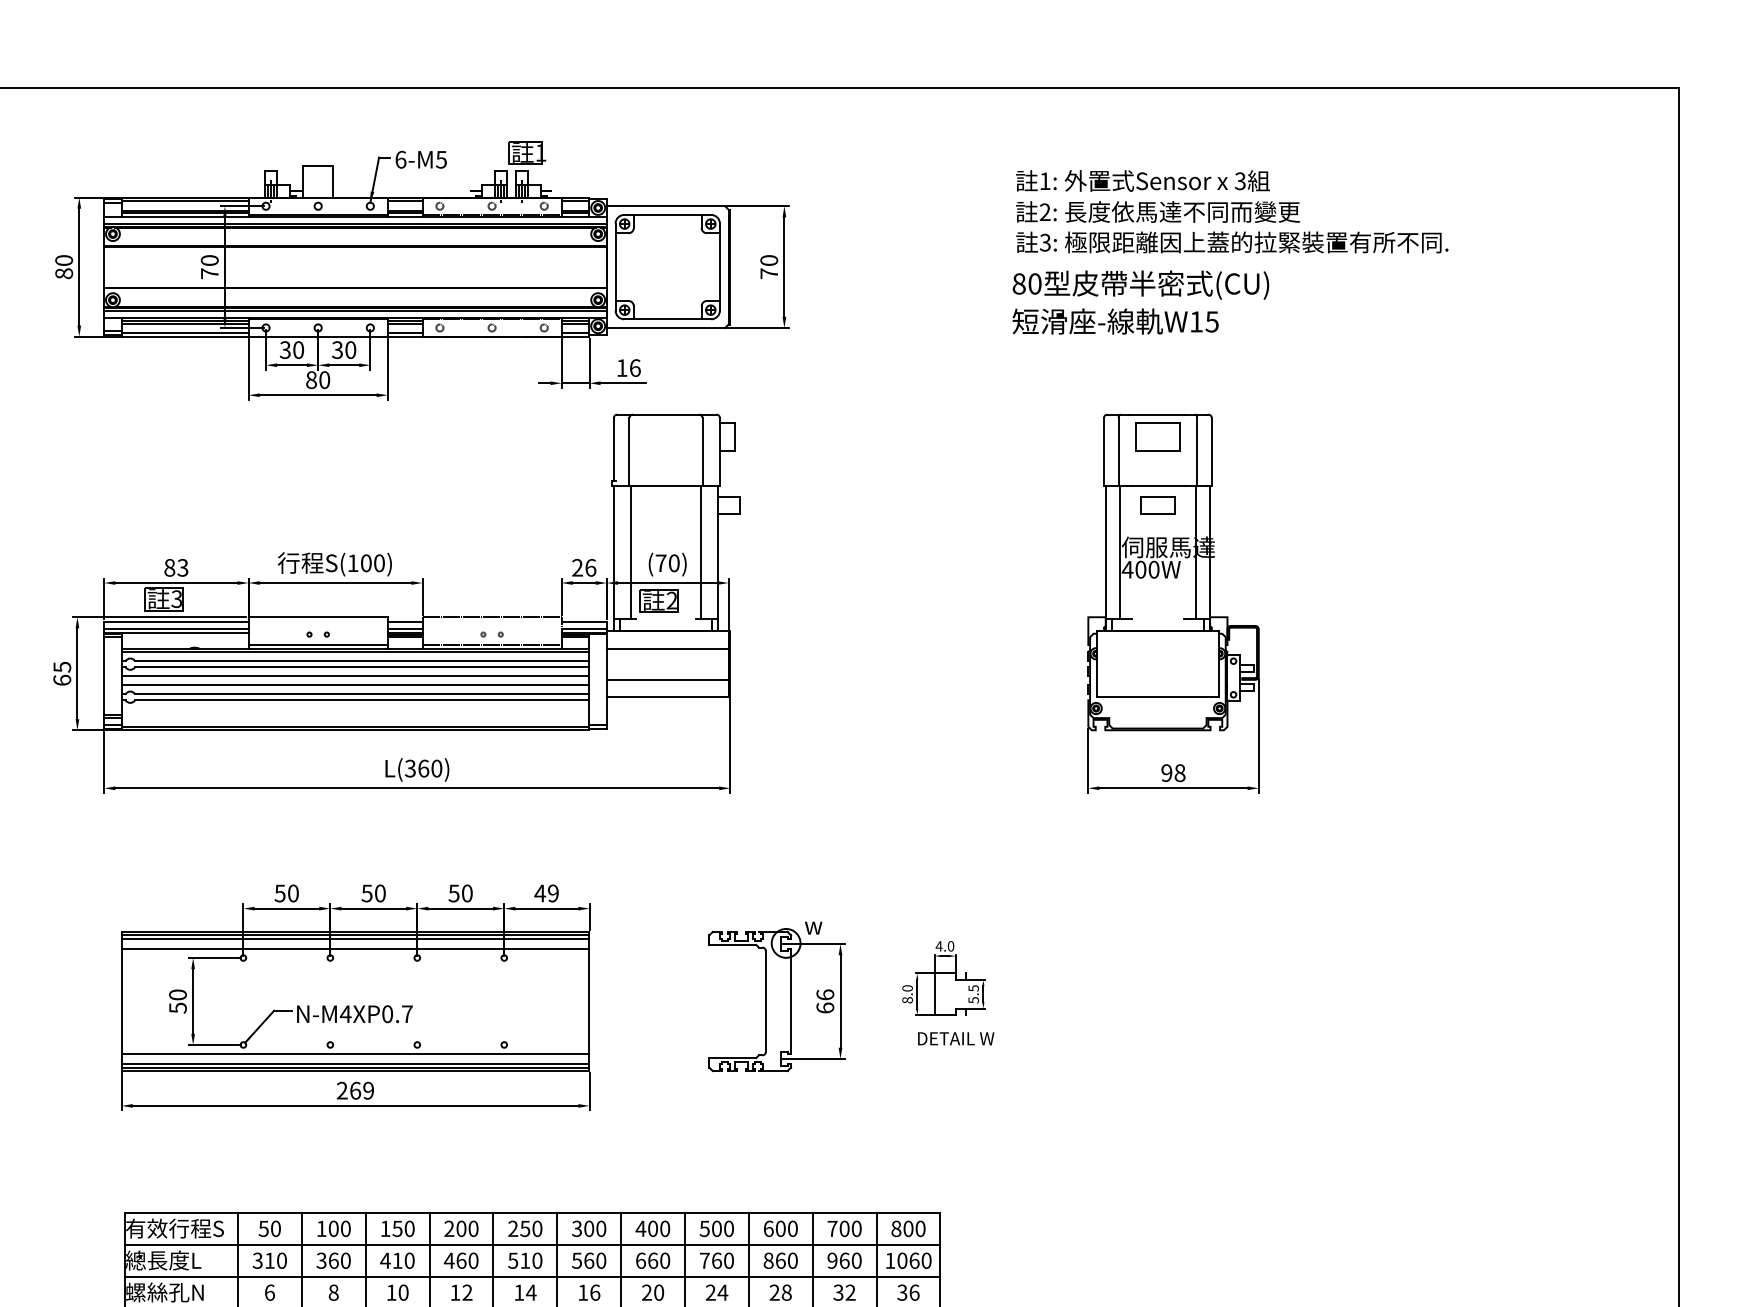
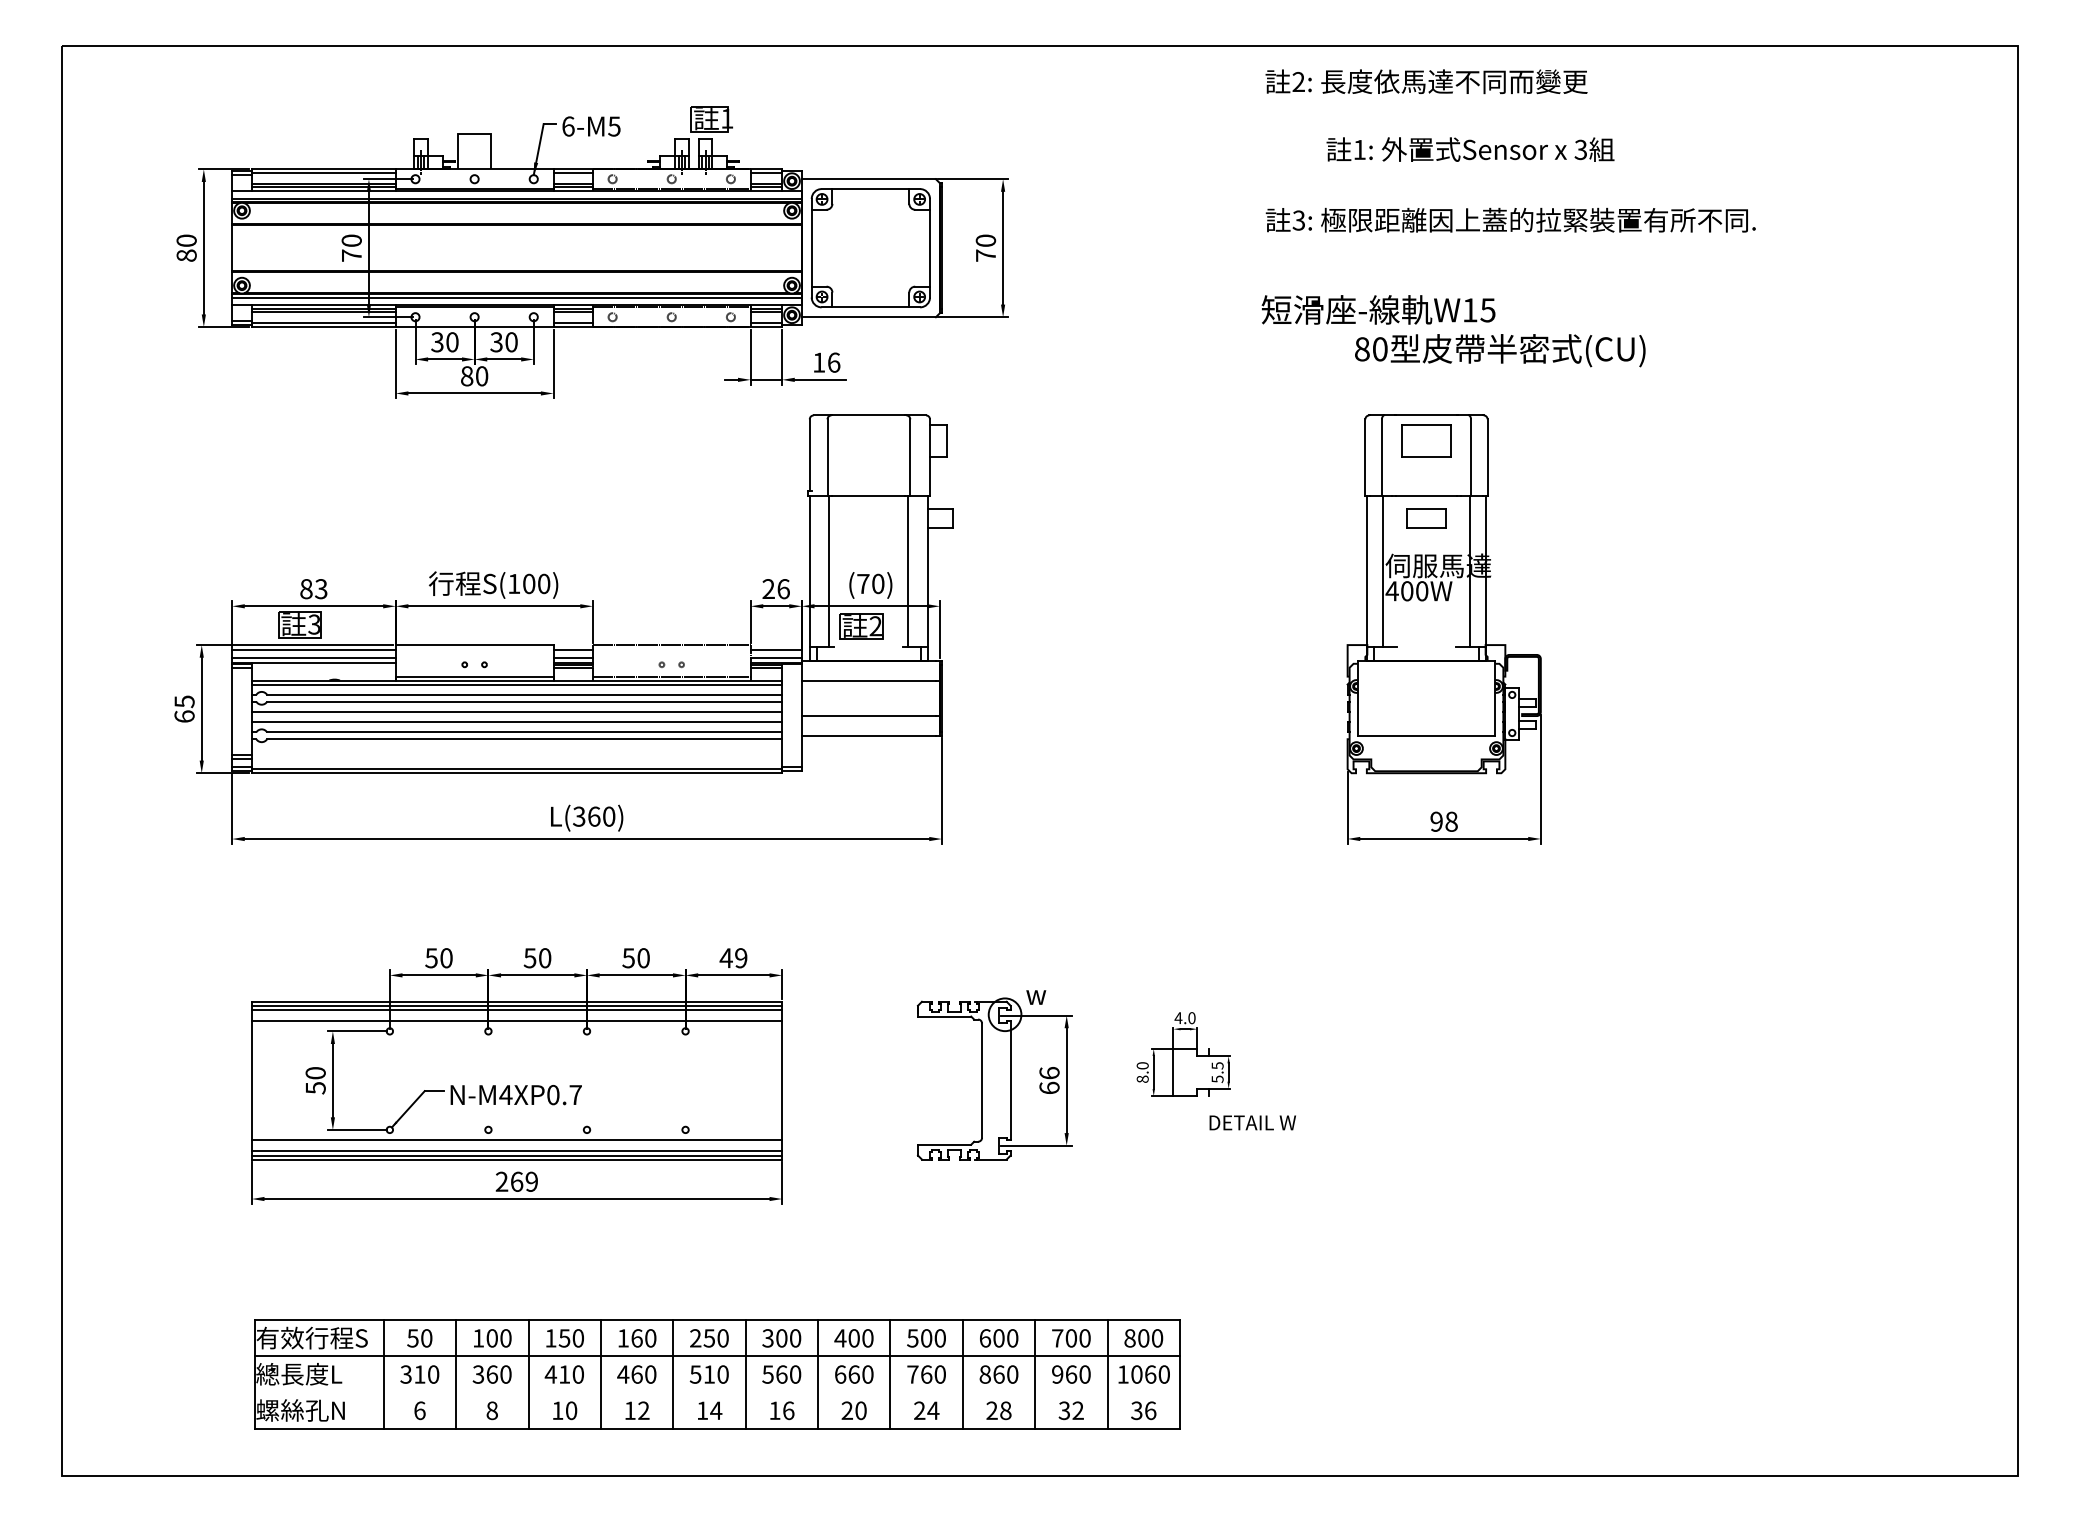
text: (1142, 180) -> (1470, 149), moved
text: (1157, 211) -> (1426, 81), moved
text: (1141, 285) -> (1500, 350), moved
text: (955, 1038) -> (1252, 1122), moved
text: (454, 1228) -> (629, 1338), 200 -> 160
line: (532, 1276) -> (717, 1392), removed

